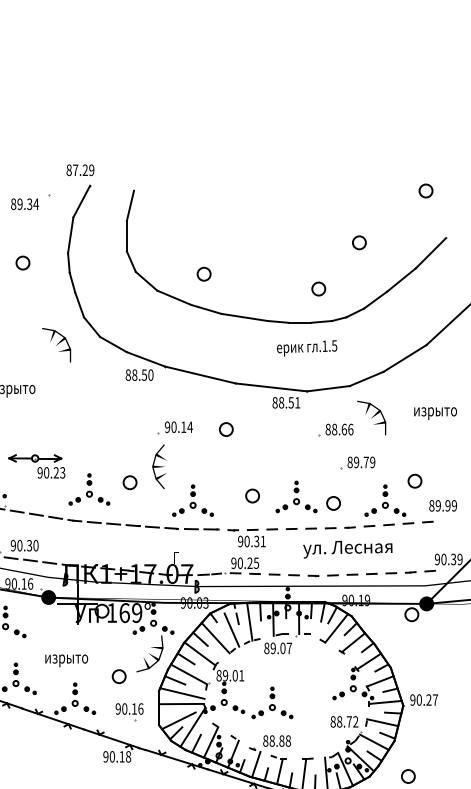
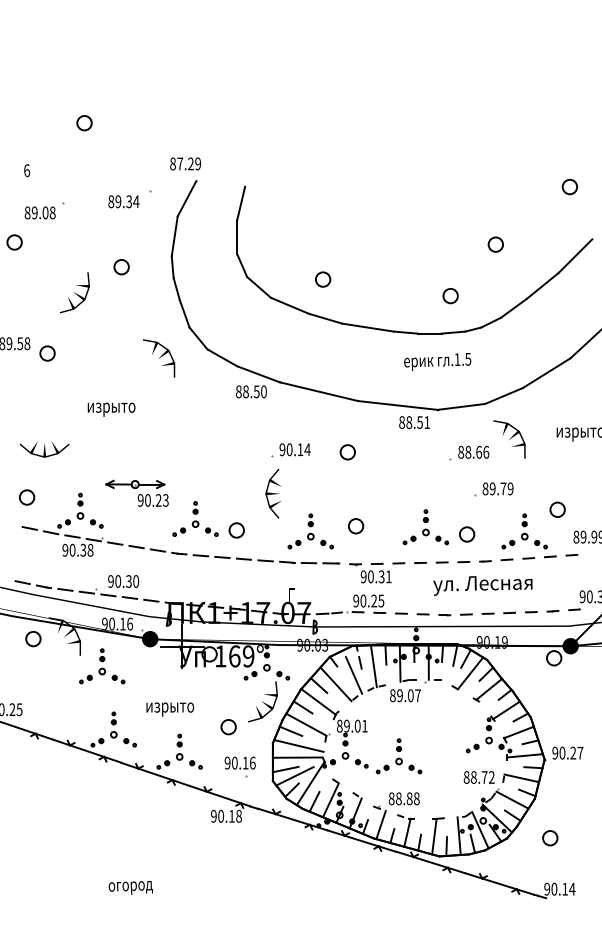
part: (129, 482) -> (236, 530), moved
part: (253, 496) -> (356, 526), moved
line: (170, 714) -> (285, 769), added

